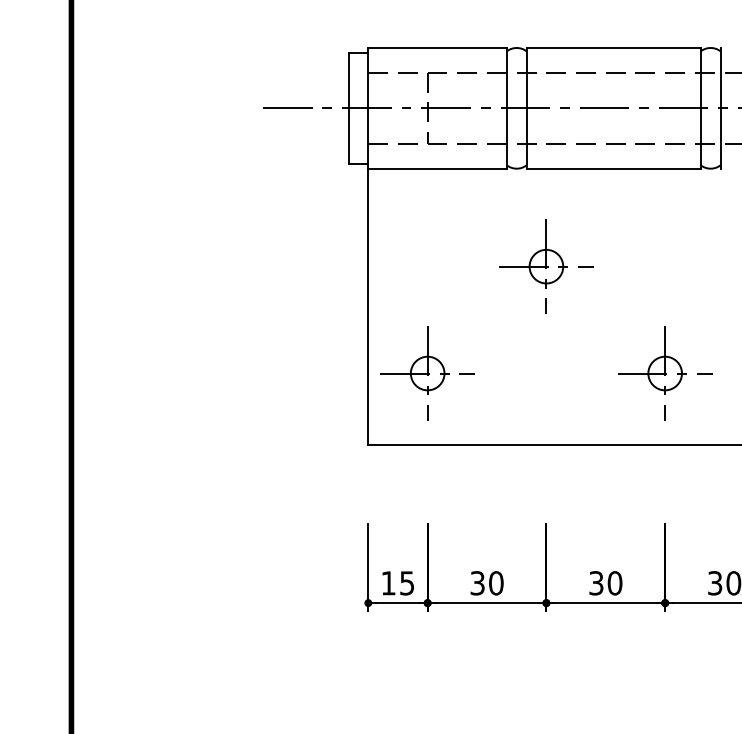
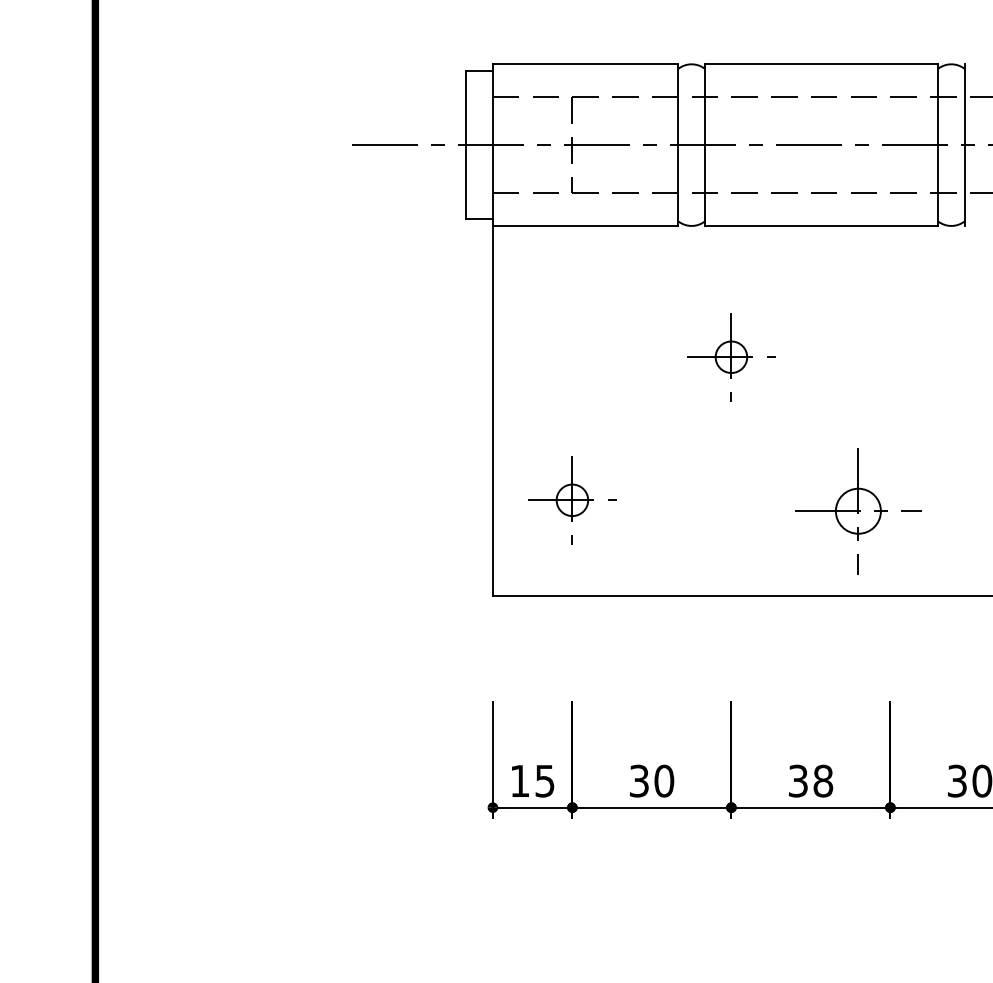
part: (546, 266) -> (731, 357), size x0.7
part: (427, 373) -> (572, 500), size x0.7
part: (665, 373) -> (858, 511), moved
text: (615, 583) -> (823, 781), 30 -> 38

